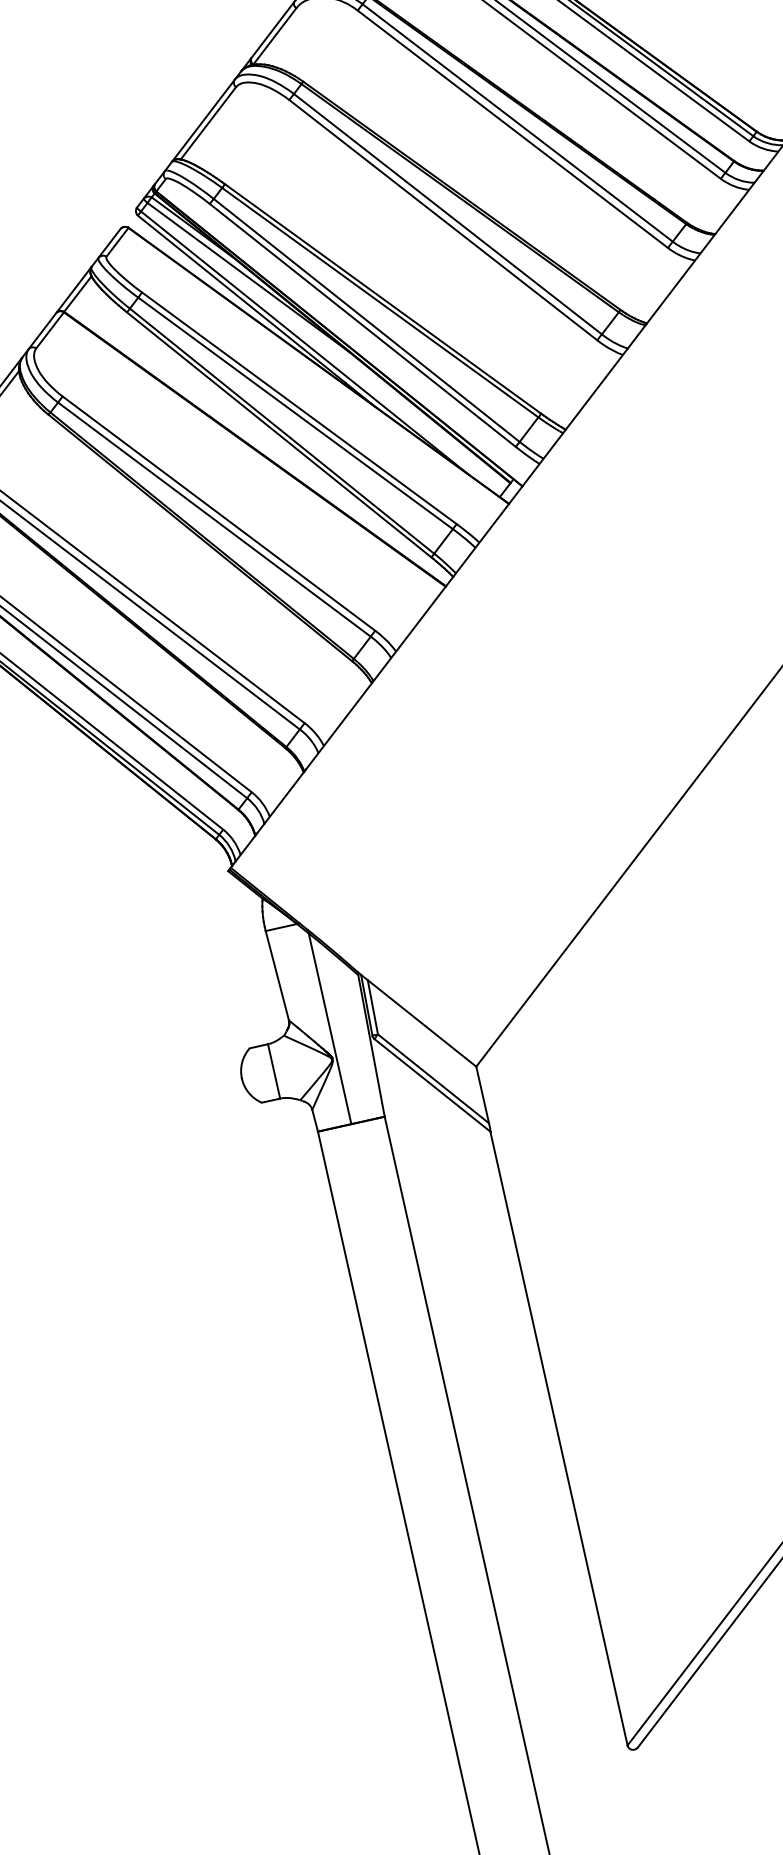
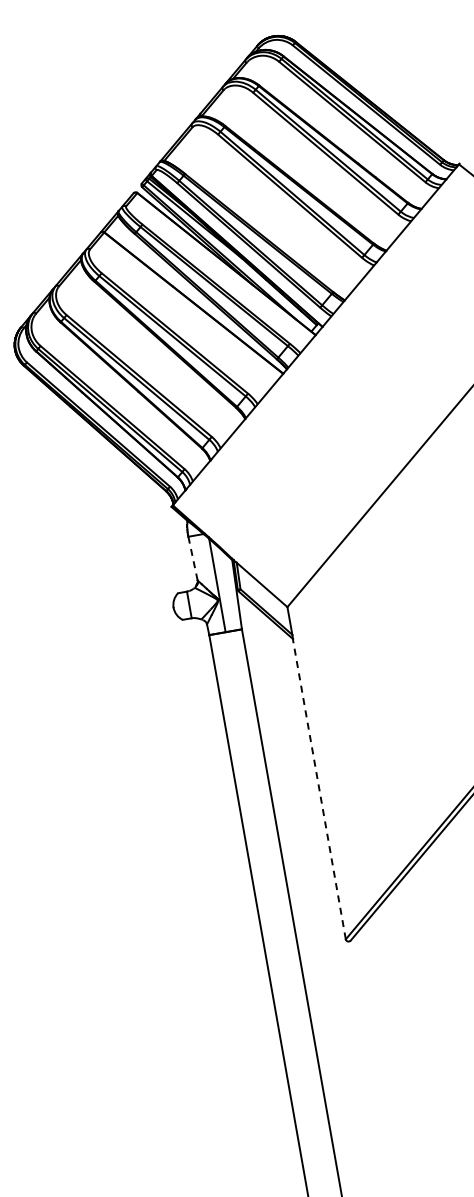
line: (278, 977) -> (193, 559), solid -> dashed
line: (559, 1437) -> (319, 788), solid -> dashed

